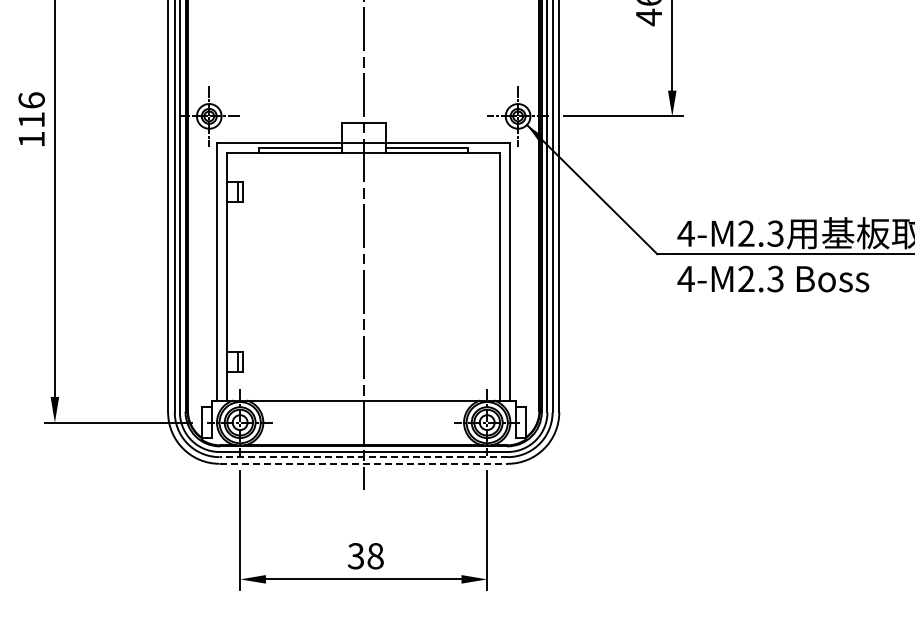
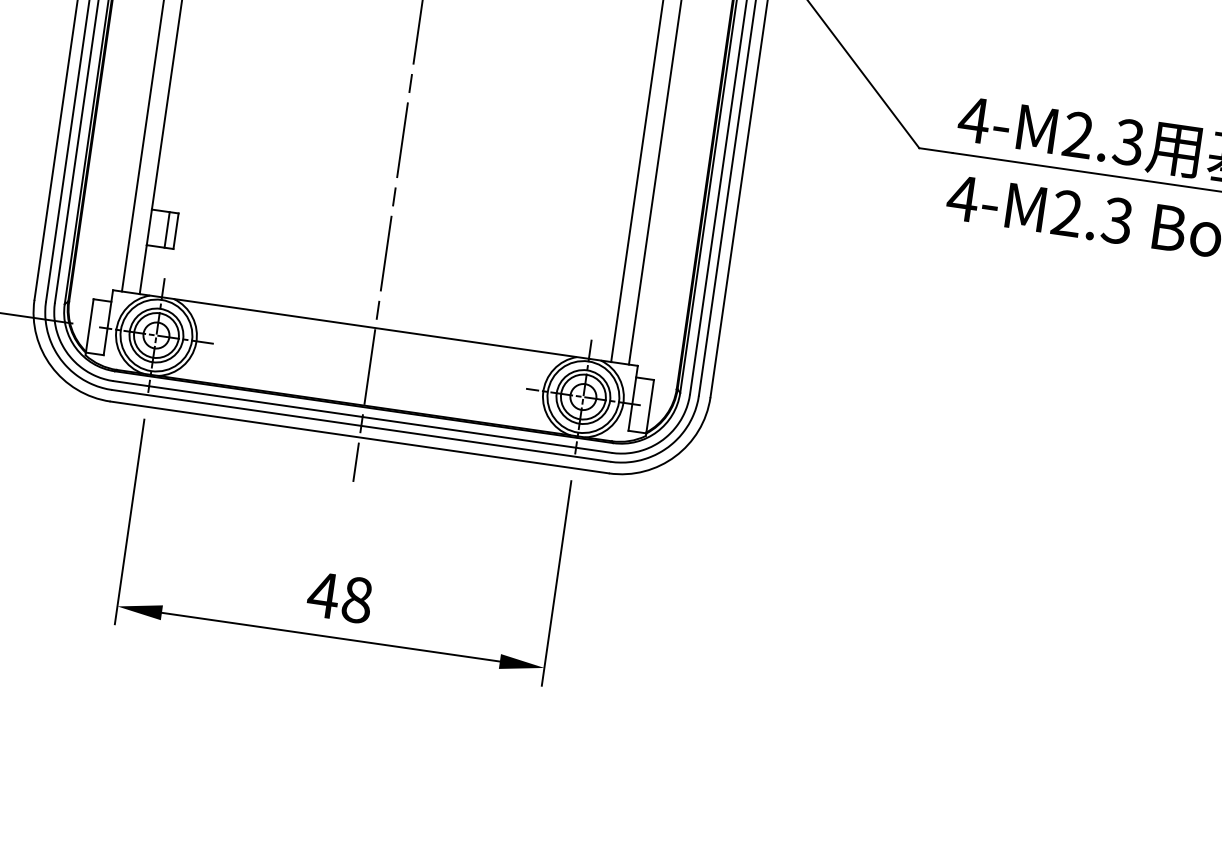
line: (363, 457) -> (360, 426), dashed -> solid
line: (364, 463) -> (361, 437), dashed -> solid
text: (355, 556) -> (322, 595), 38 -> 48

